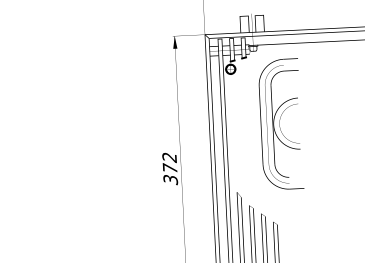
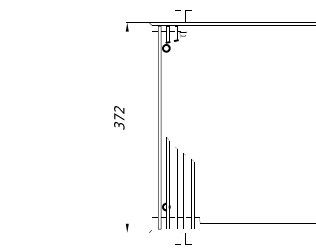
part: (280, 124) -> (200, 89), removed

